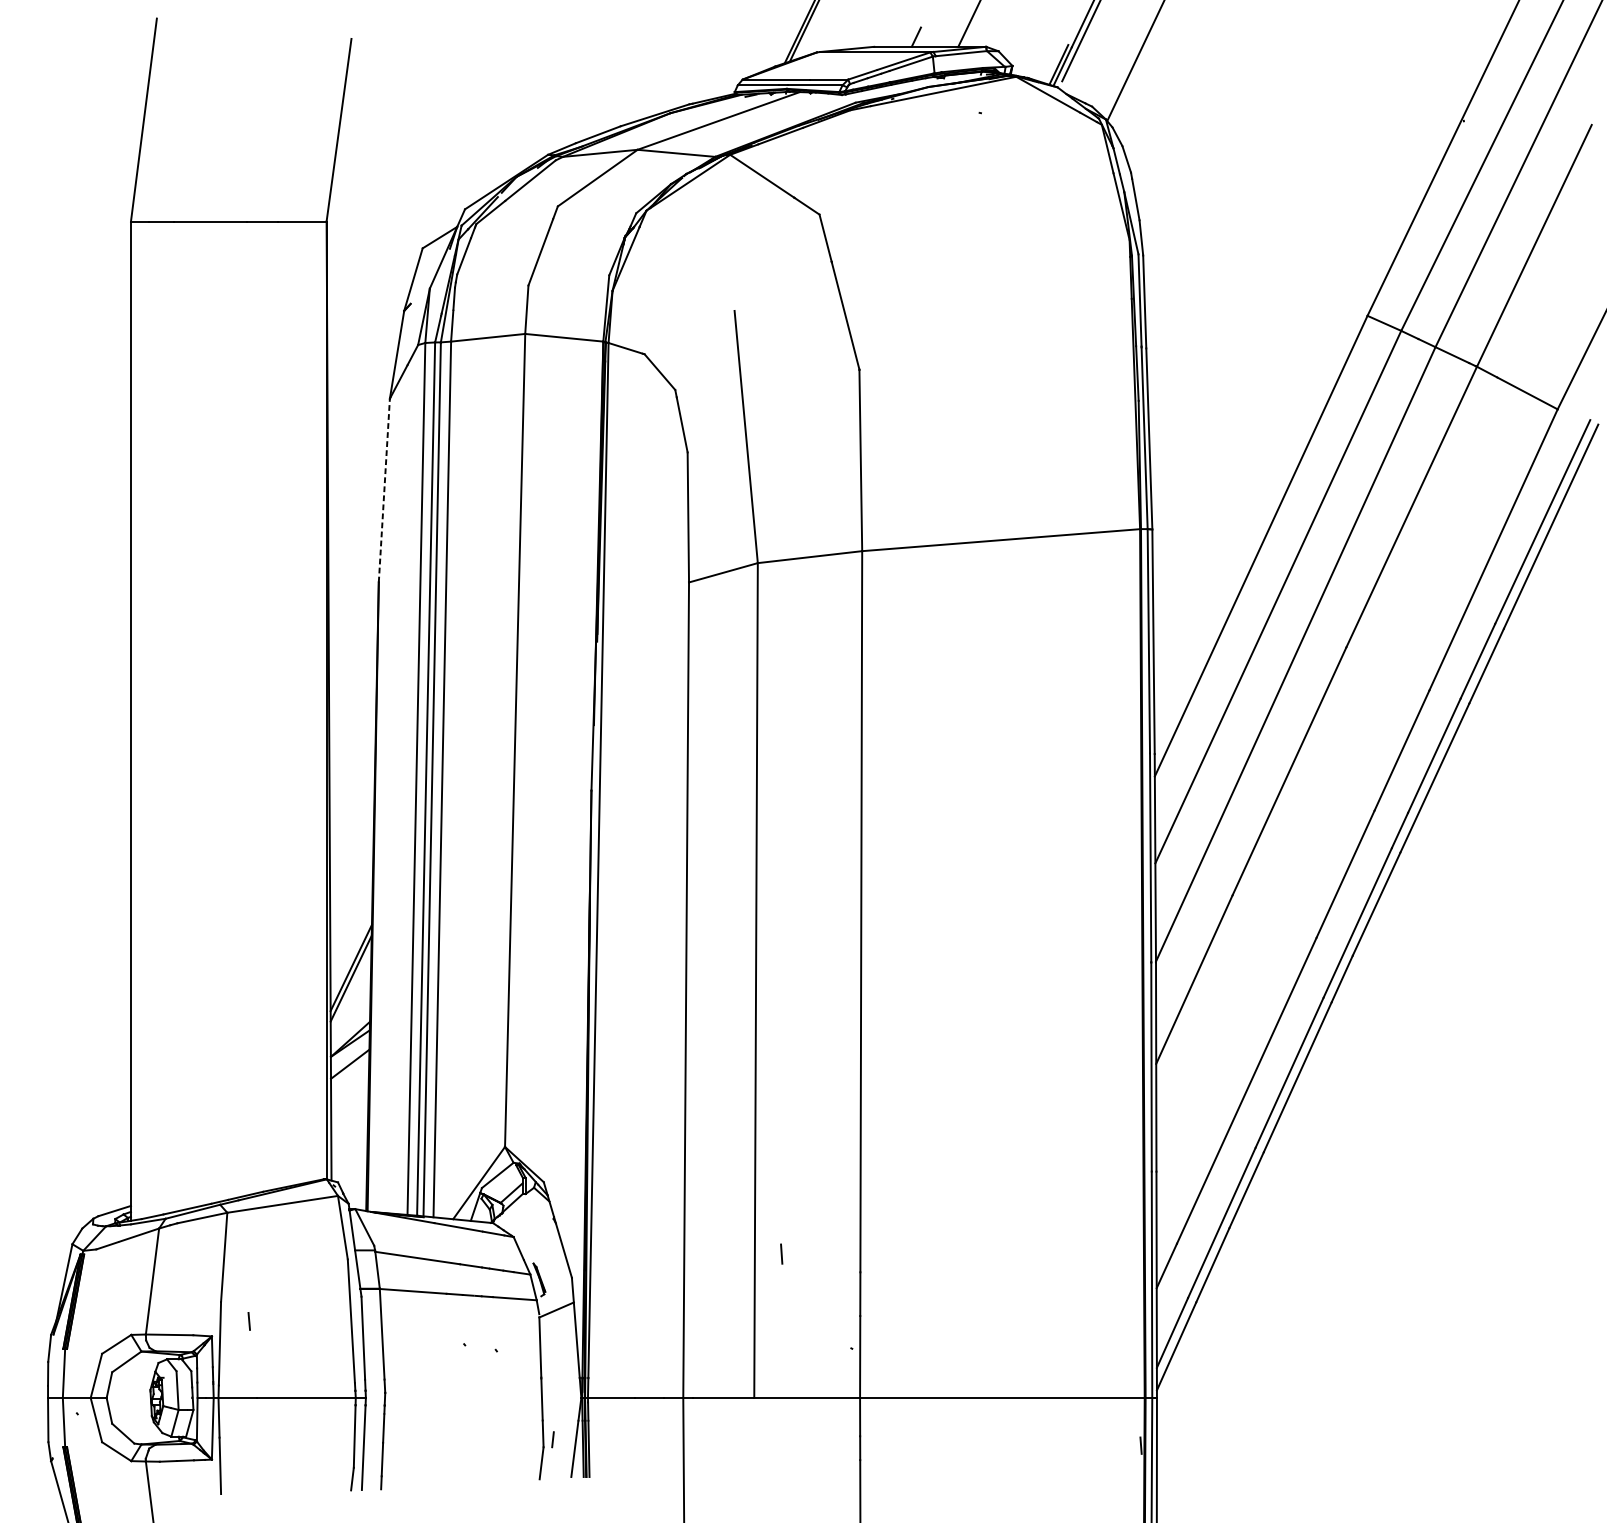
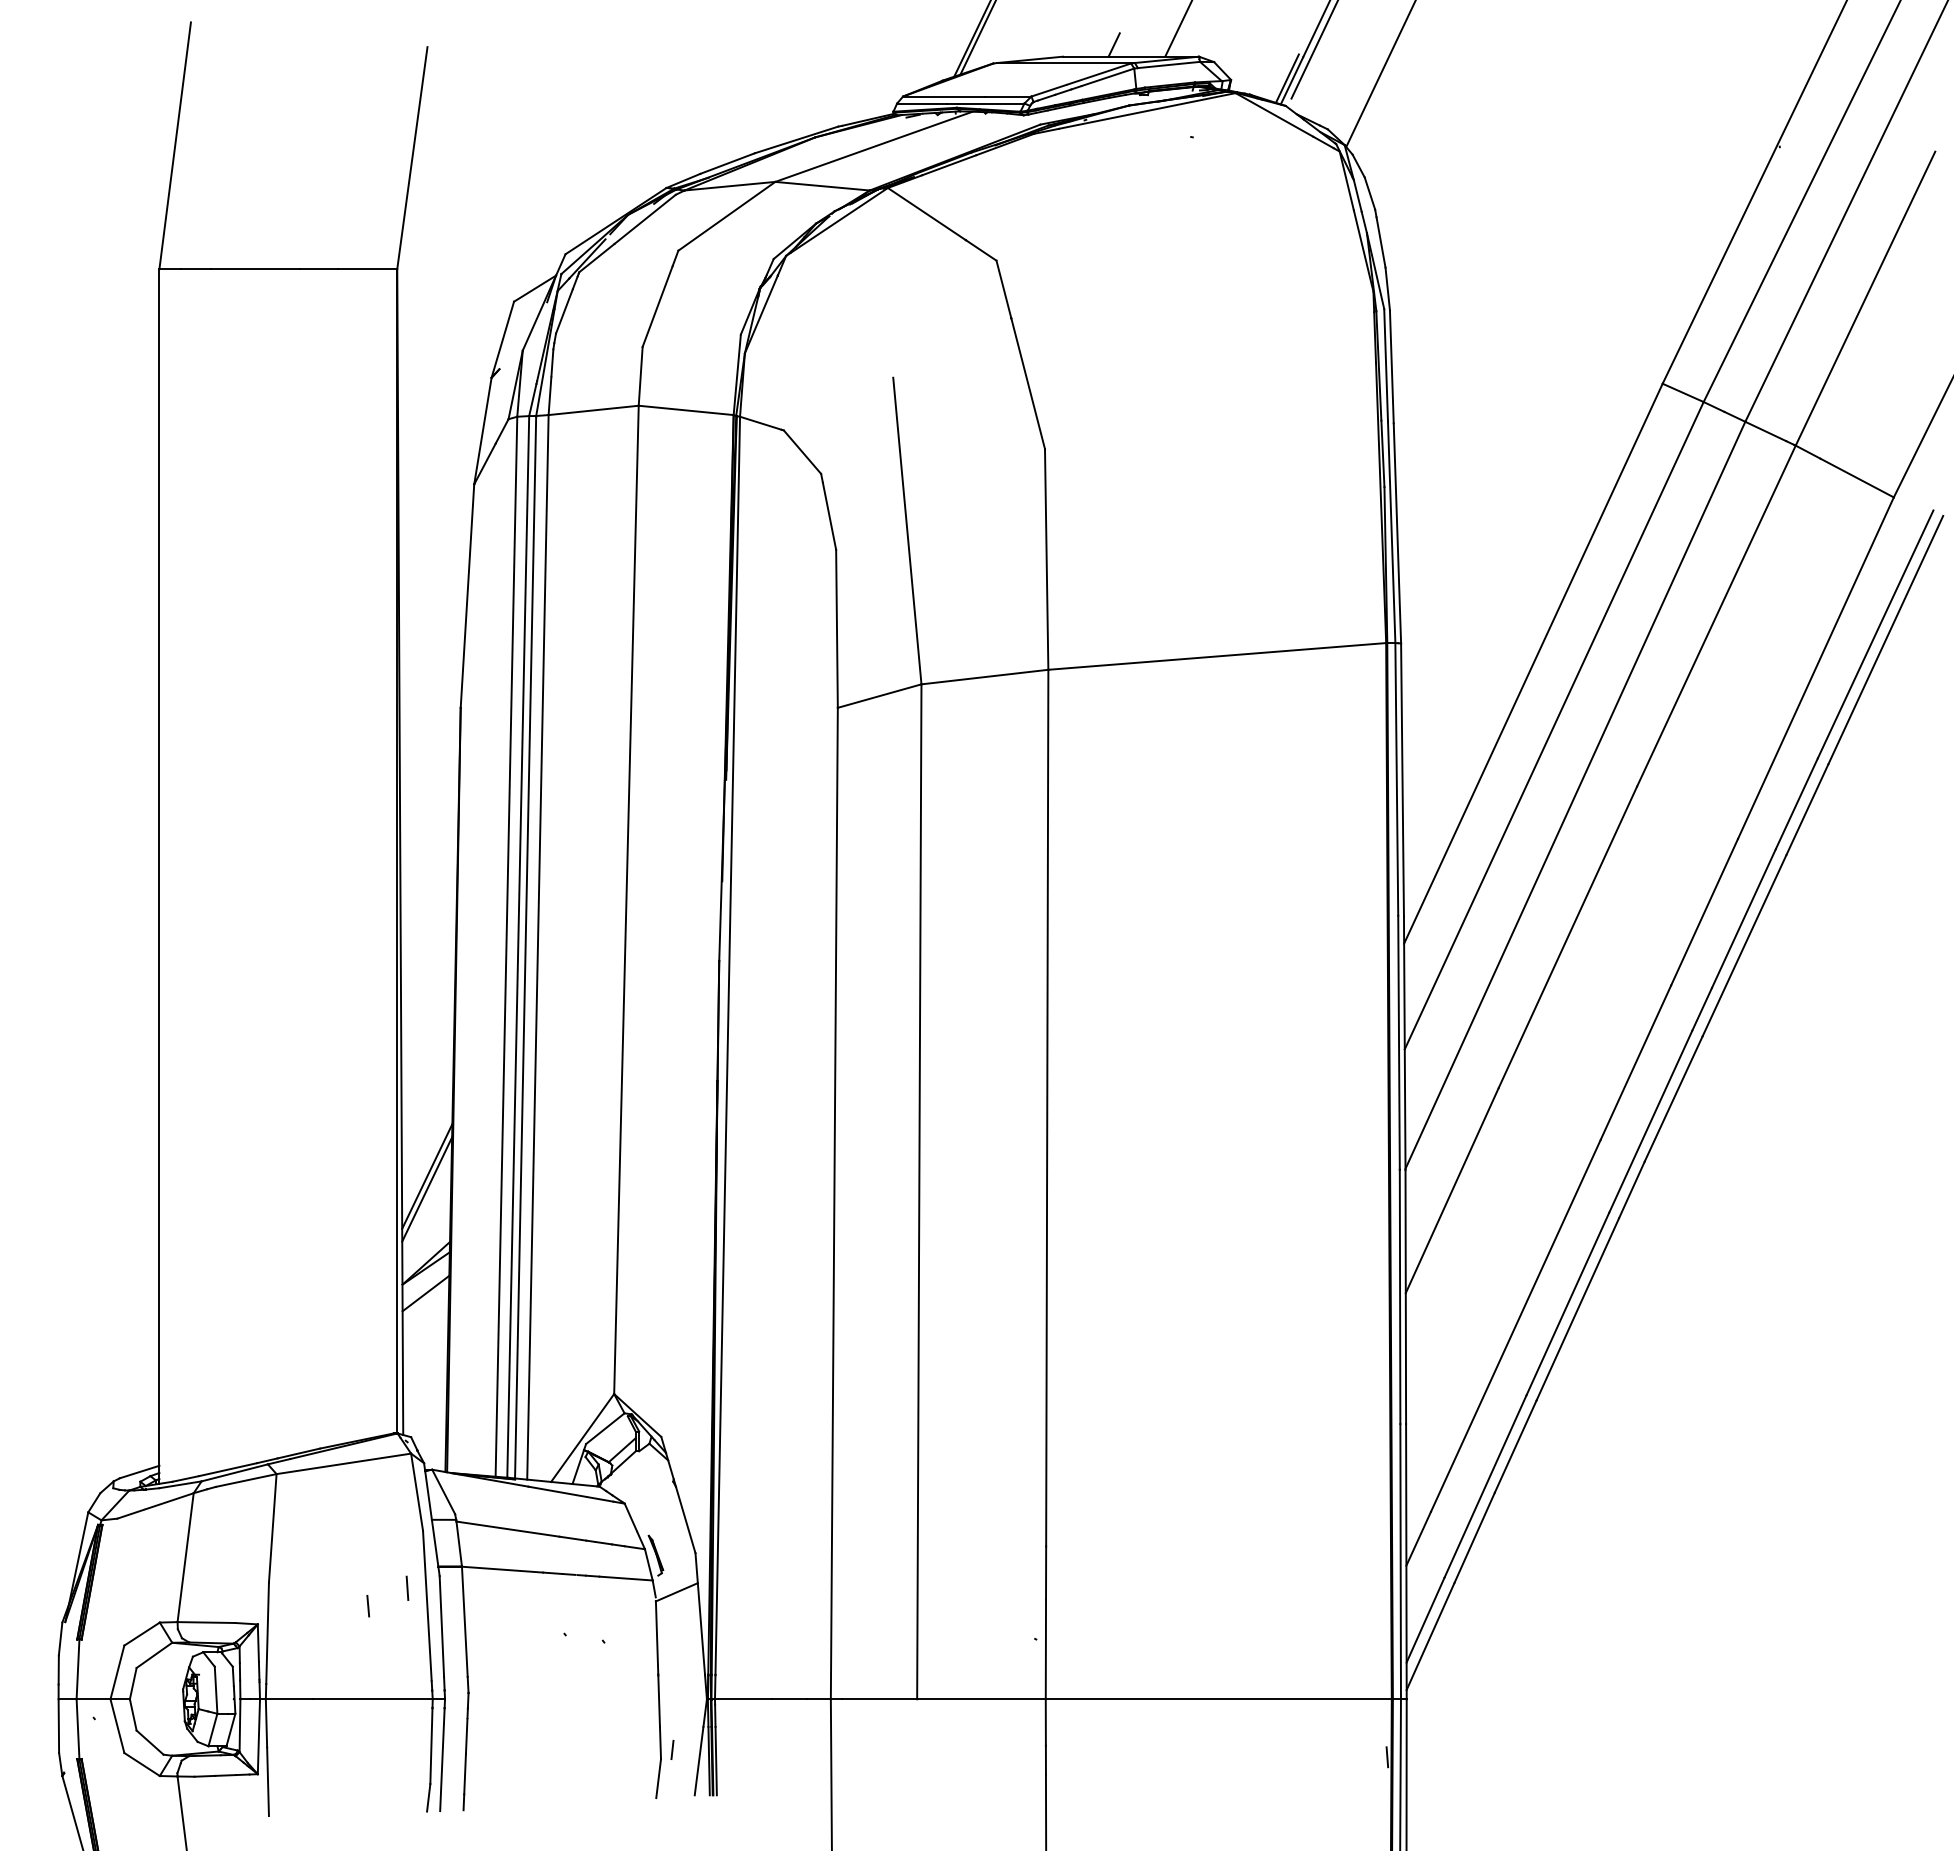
line: (384, 490) -> (467, 596), dashed -> solid
line: (781, 1253) -> (407, 1587), moved
line: (249, 1321) -> (368, 1606), moved

